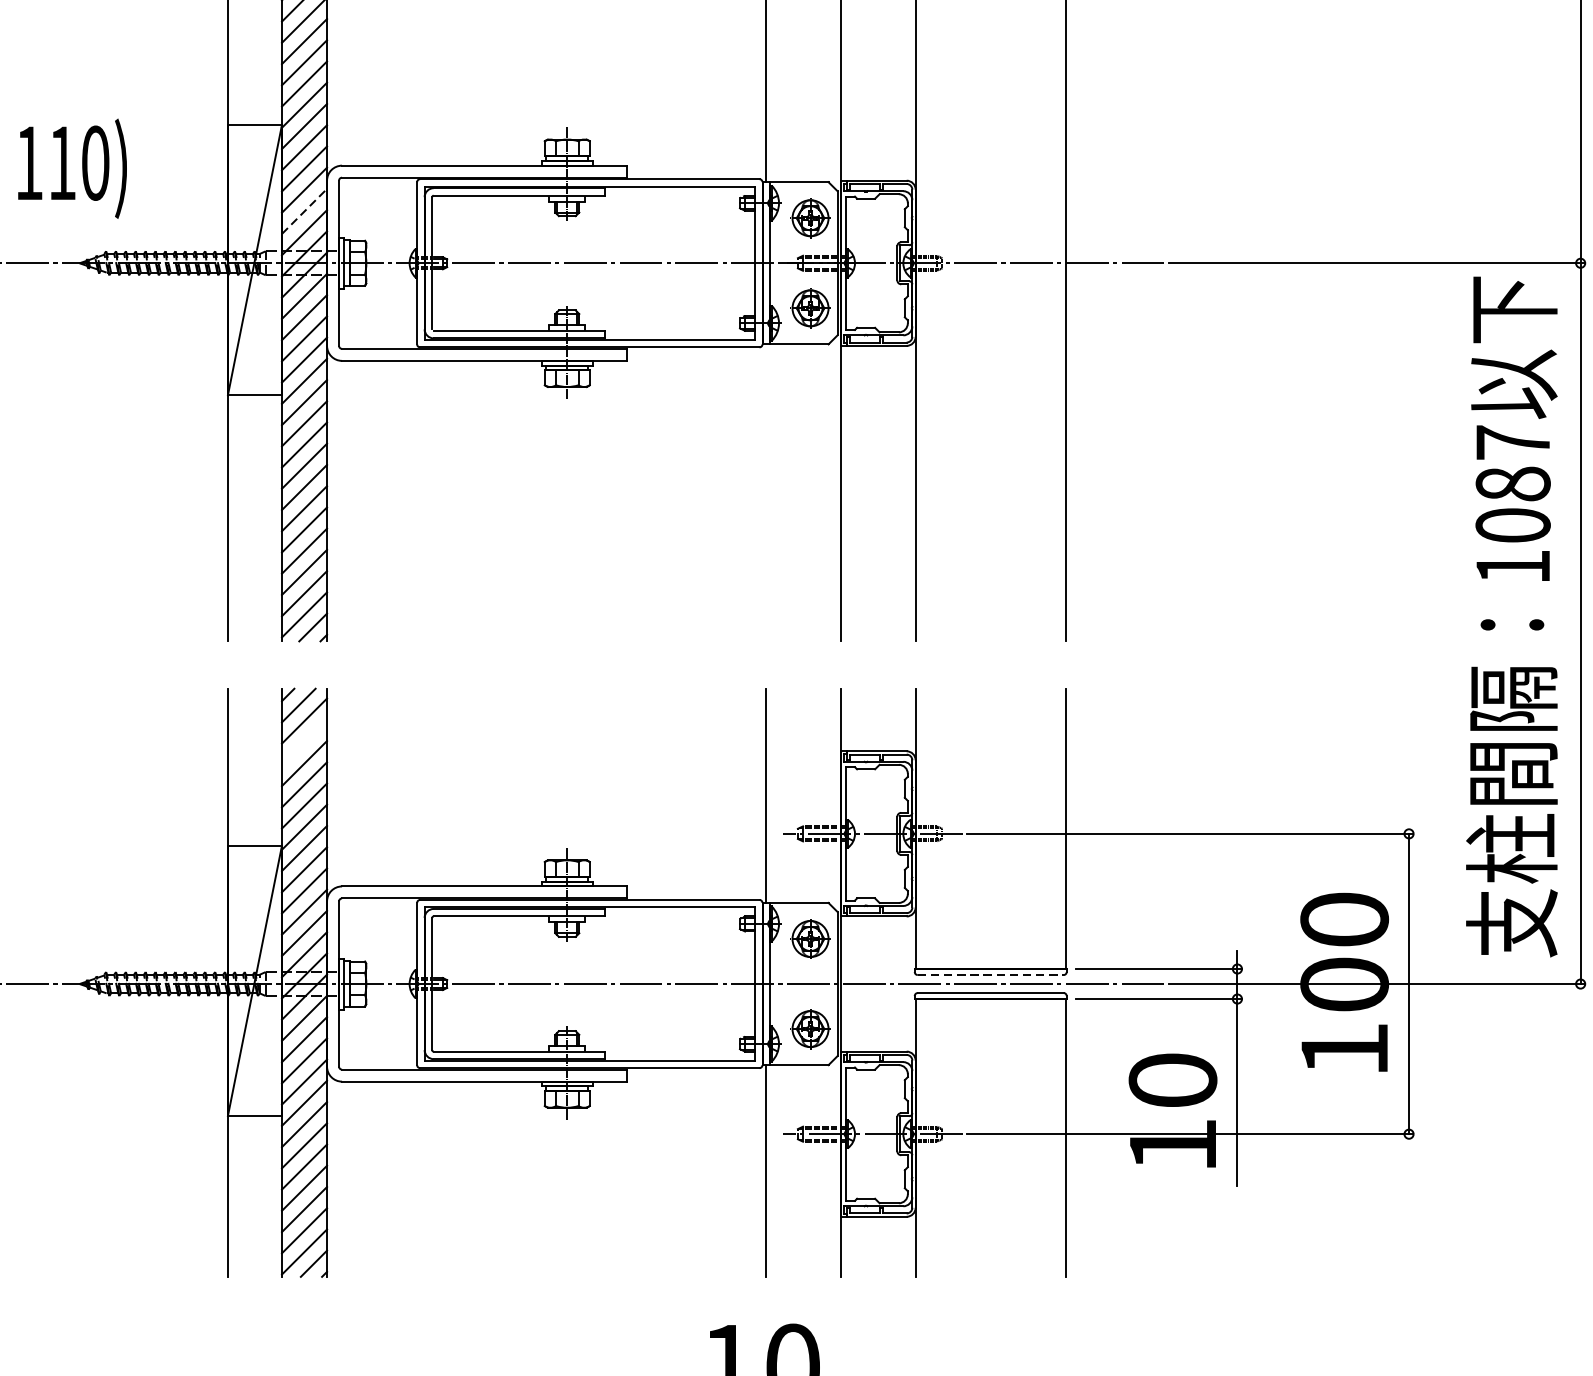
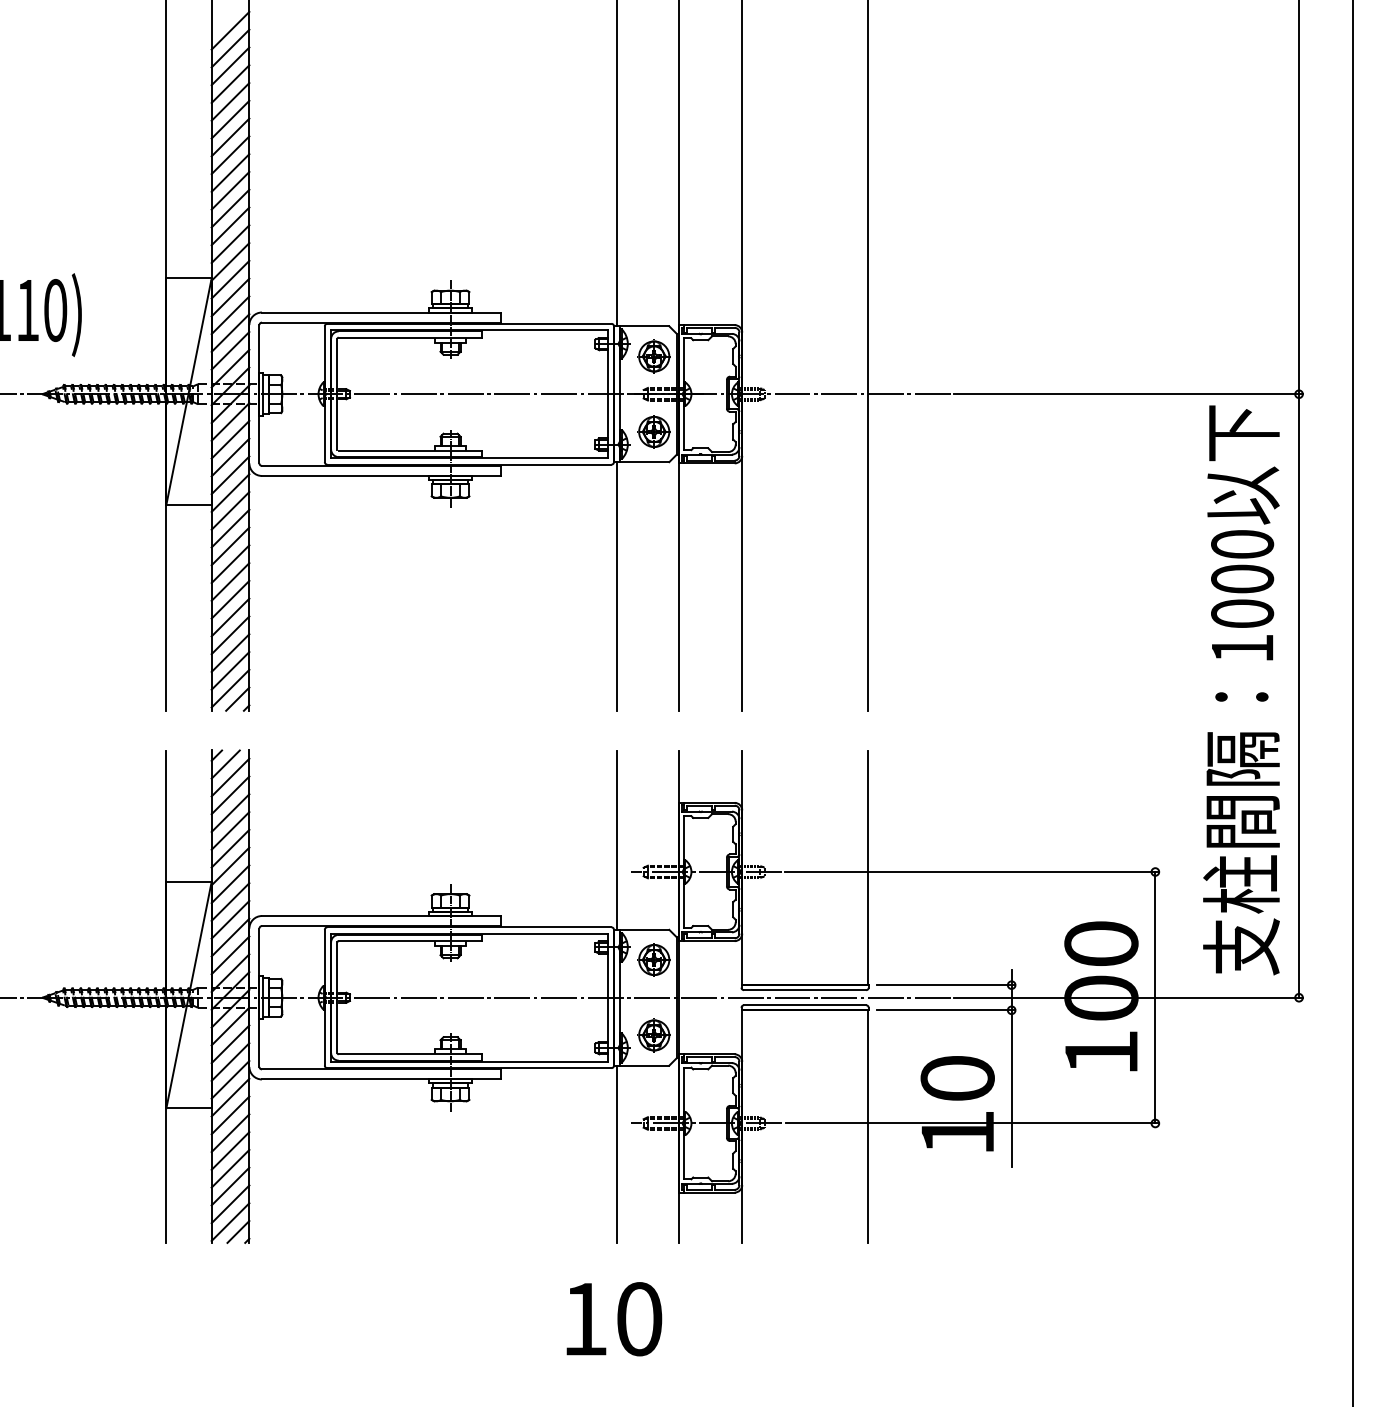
line: (304, 211) -> (230, 350), dashed -> solid
text: (1513, 463) -> (1242, 561), 1087 -> 1000
line: (765, 492) -> (616, 586), added
line: (304, 742) -> (230, 795), added
line: (991, 975) -> (805, 990), dashed -> solid

